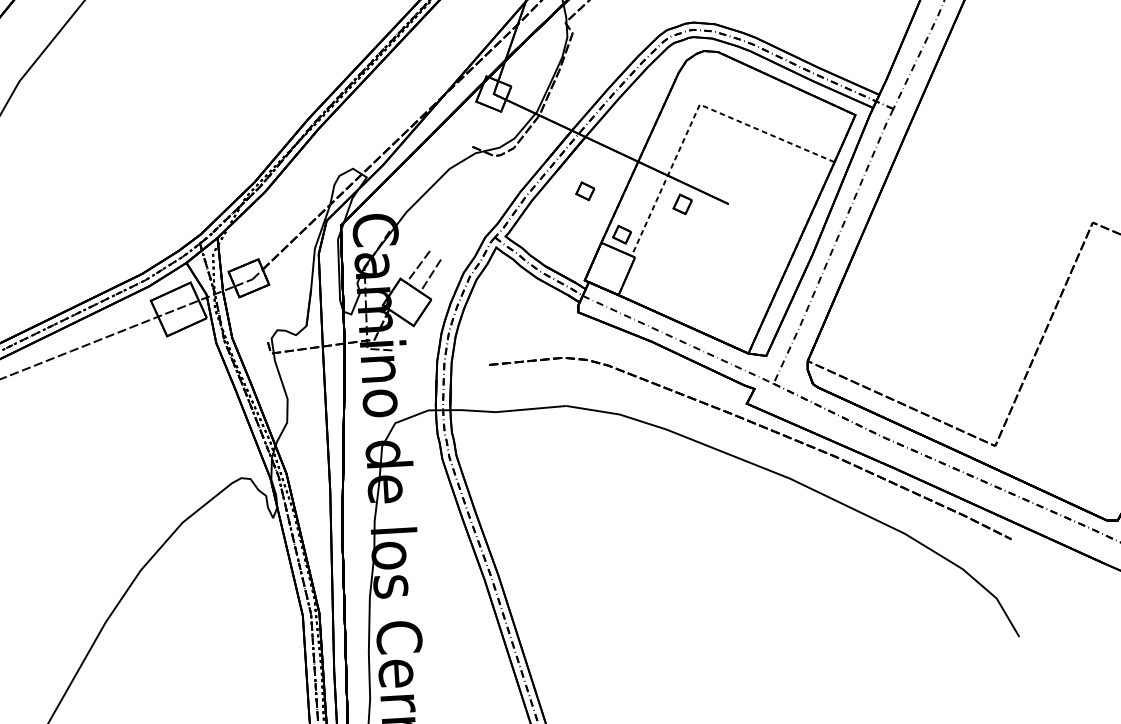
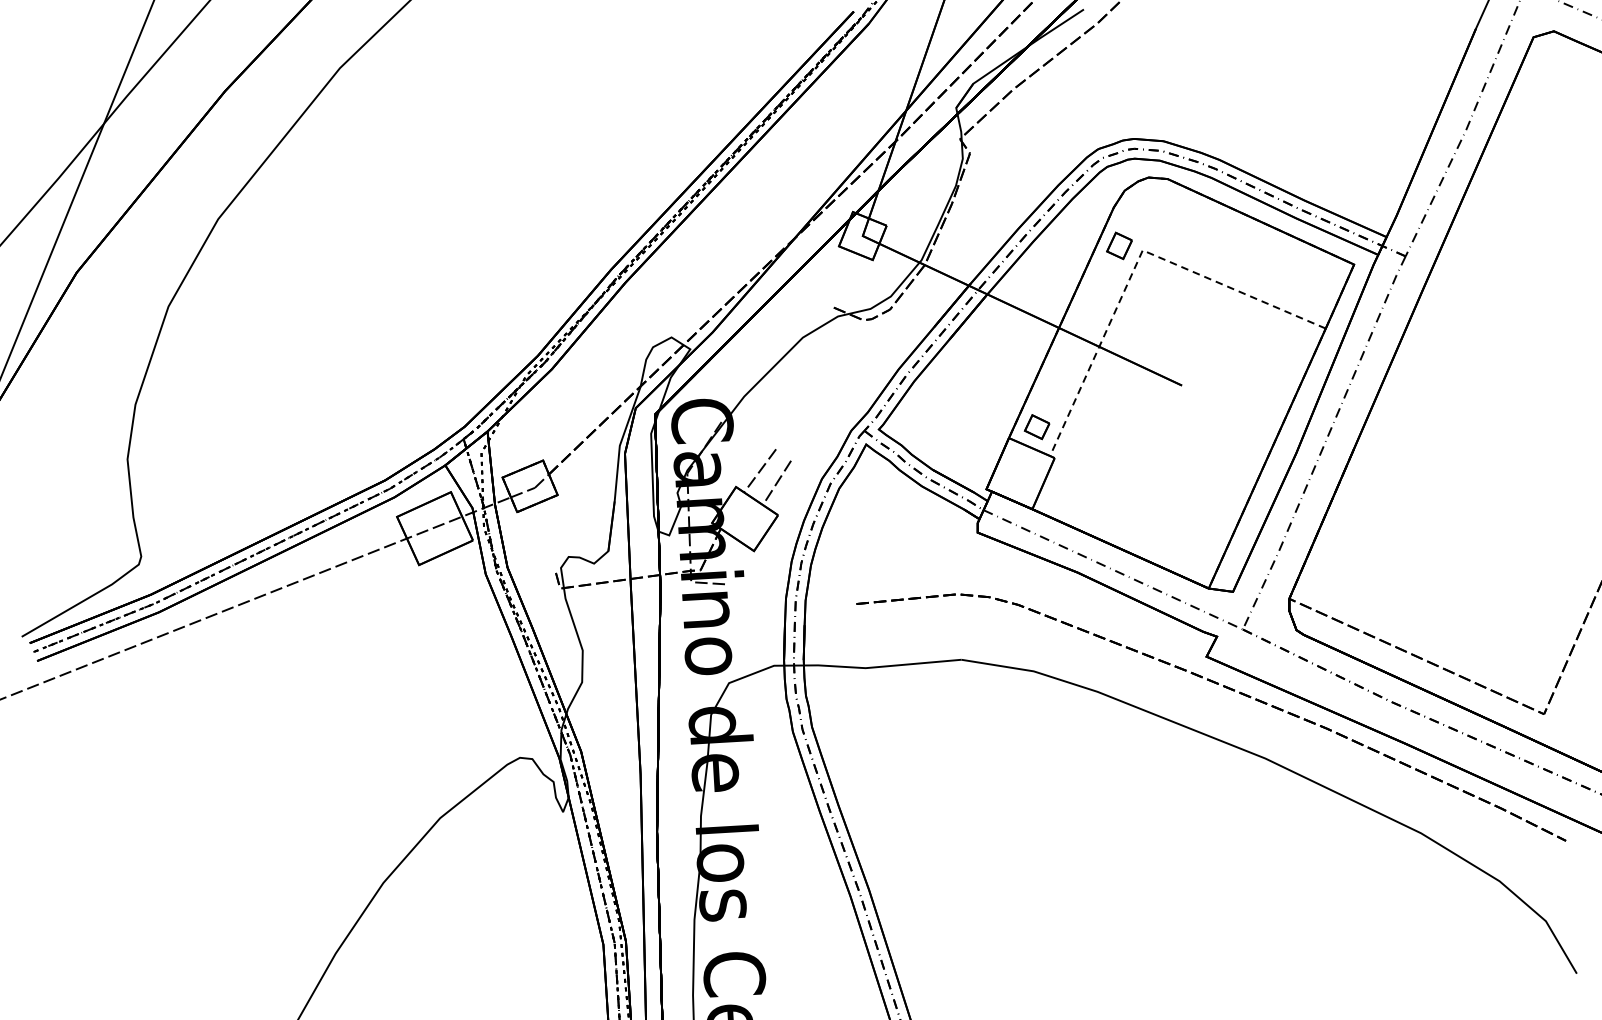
part: (584, 191) -> (986, 368), removed
part: (682, 204) -> (1119, 245), moved

